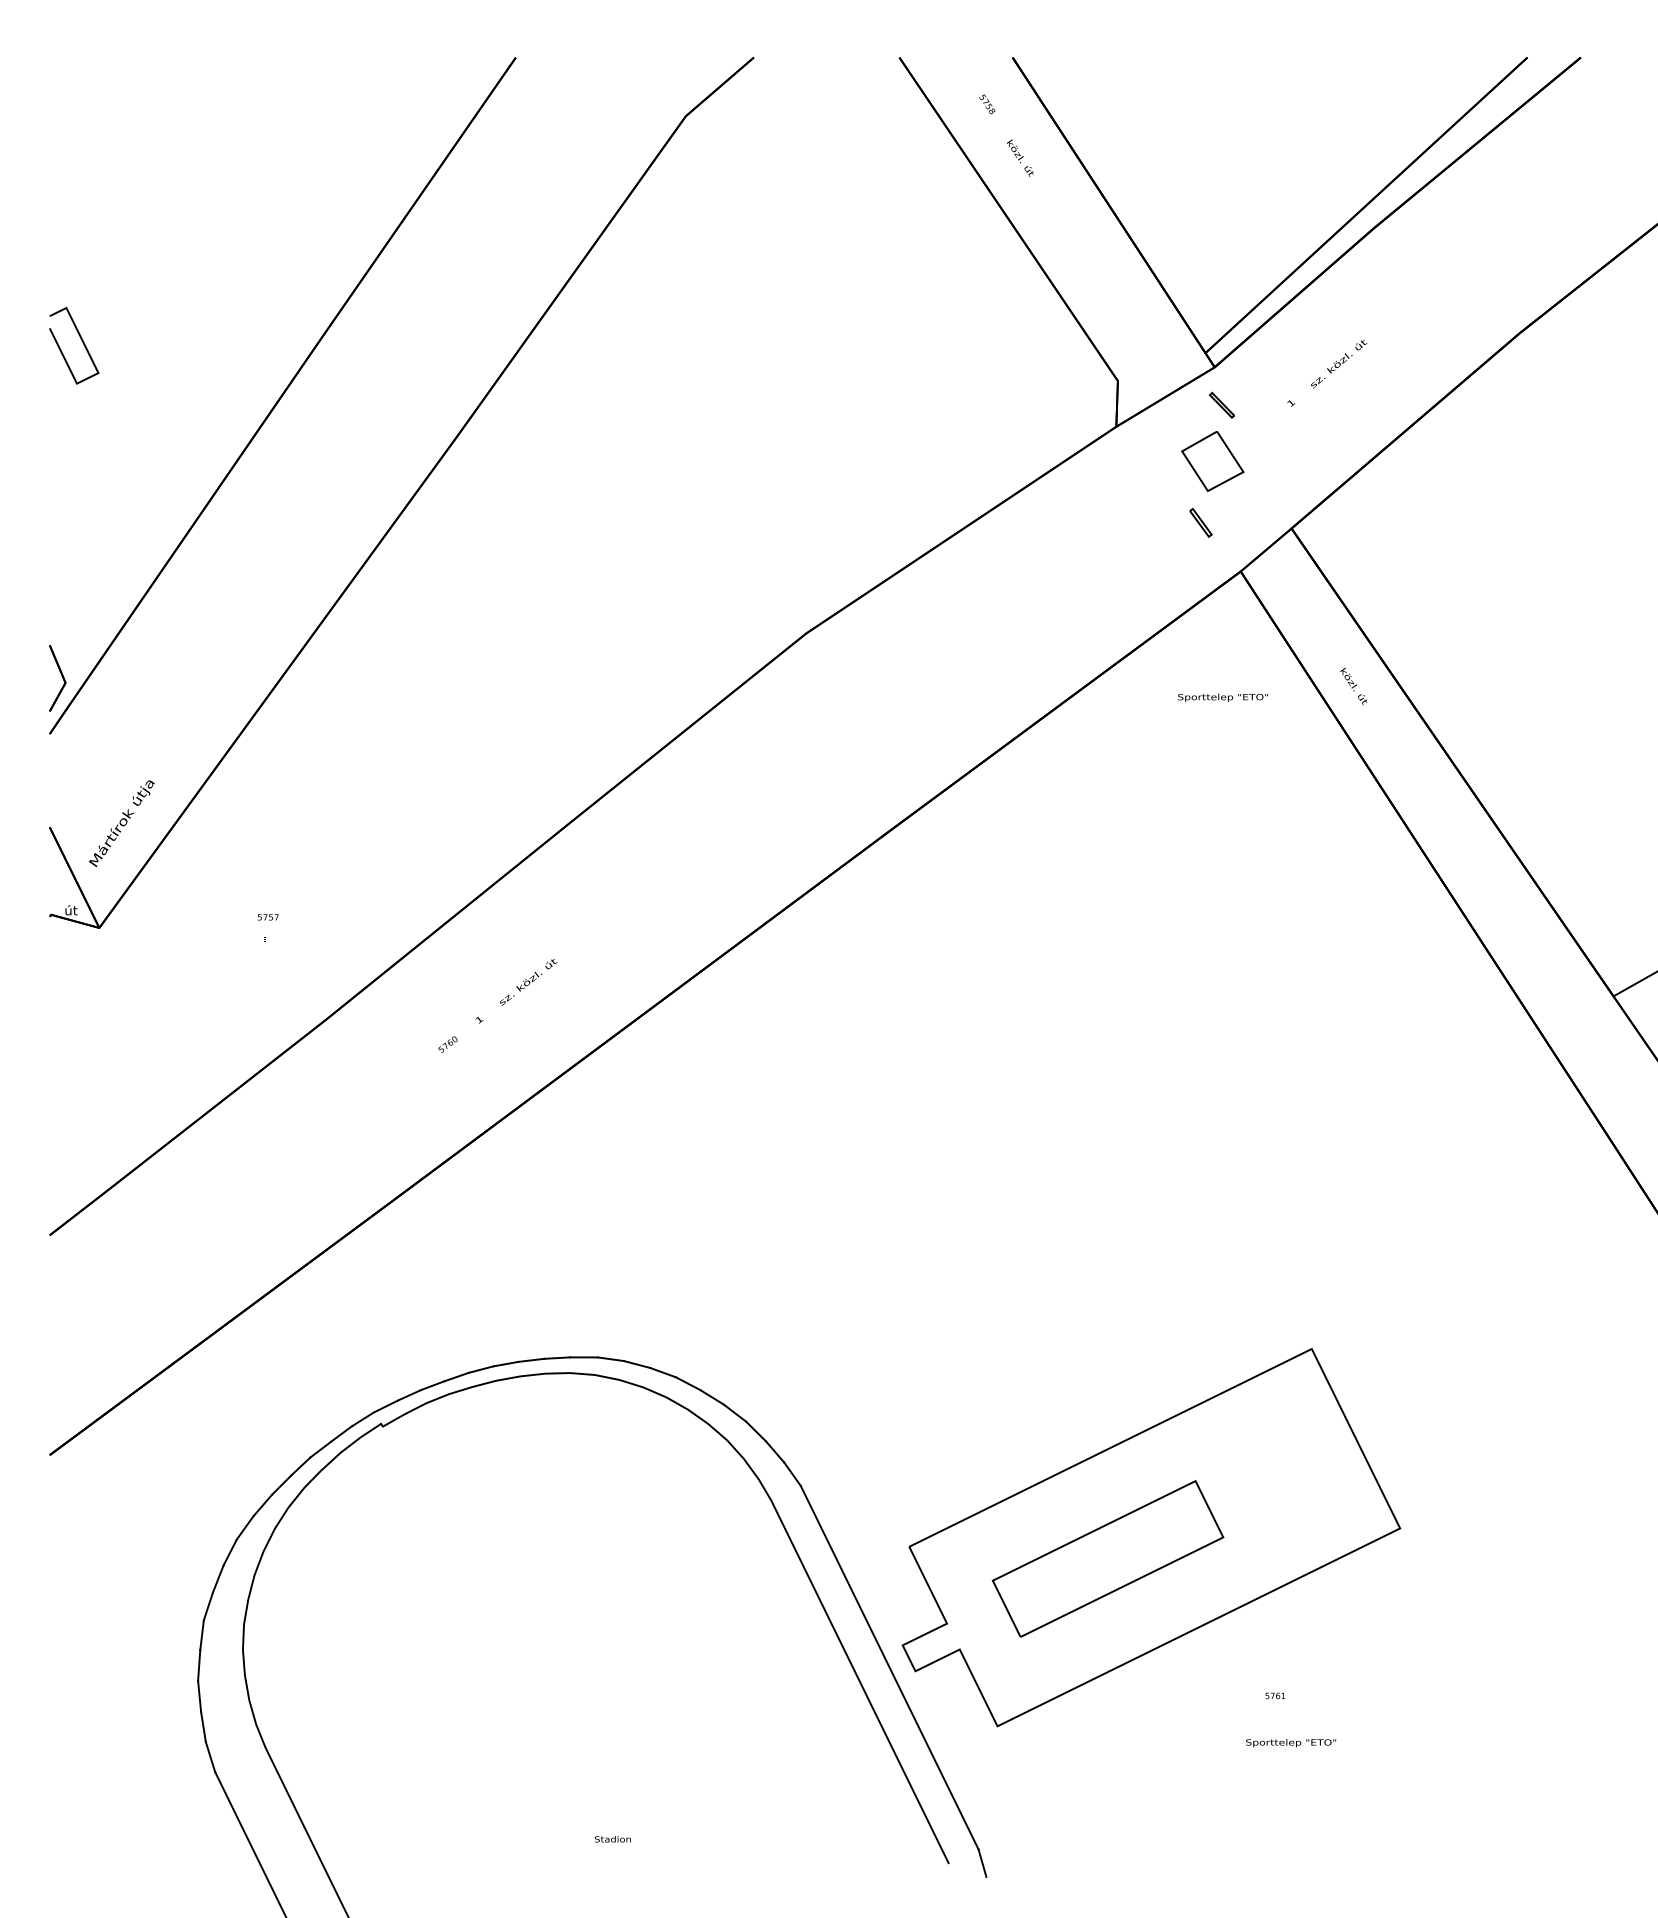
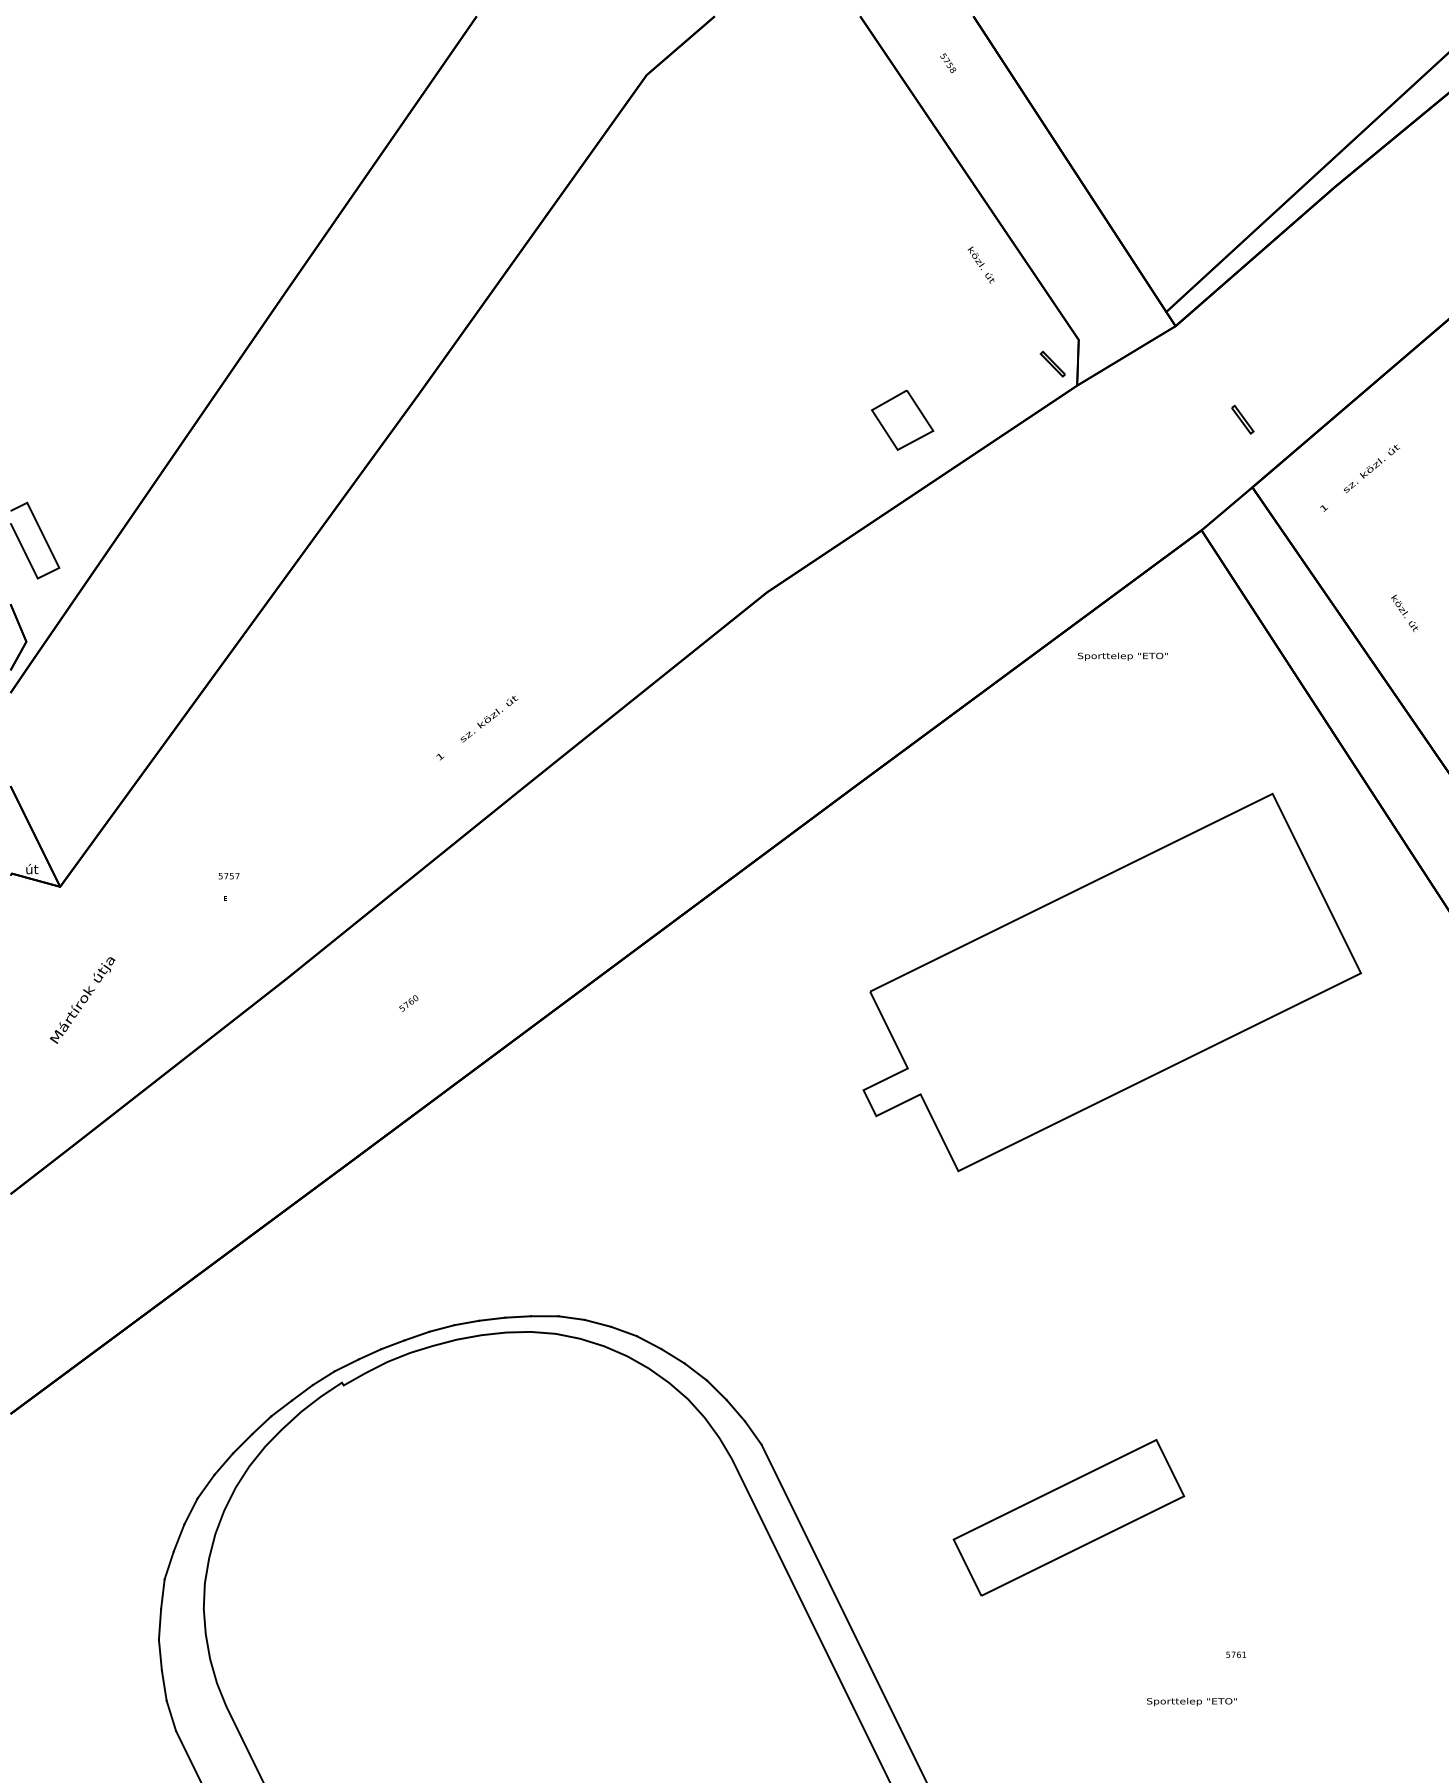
text: (1020, 157) -> (981, 264), moved
line: (81, 341) -> (42, 536), moved
text: (1327, 373) -> (1360, 478), moved
part: (1221, 404) -> (1052, 363), moved
part: (1212, 461) -> (902, 420), moved
part: (1200, 522) -> (1242, 419), moved
text: (1353, 686) -> (1404, 613), moved
text: (1222, 697) -> (1122, 656), moved
text: (121, 823) -> (82, 1000), moved
text: (516, 991) -> (477, 728), moved
part: (1151, 1537) -> (1112, 982), moved
text: (1291, 1743) -> (1192, 1702), moved

